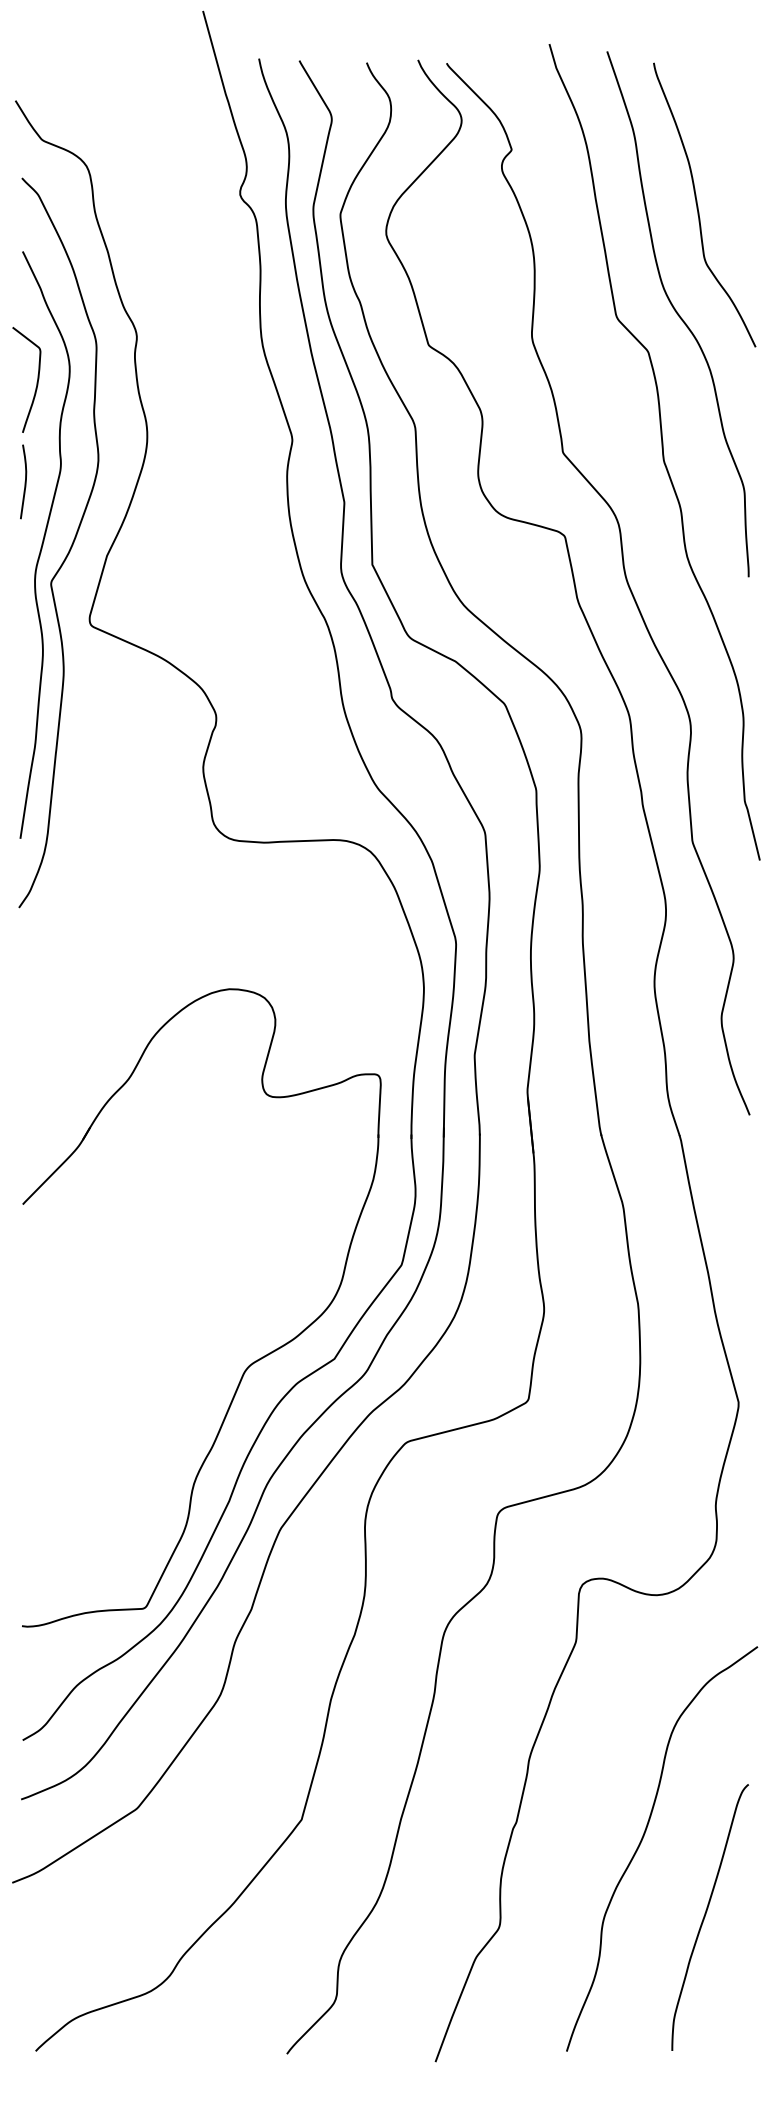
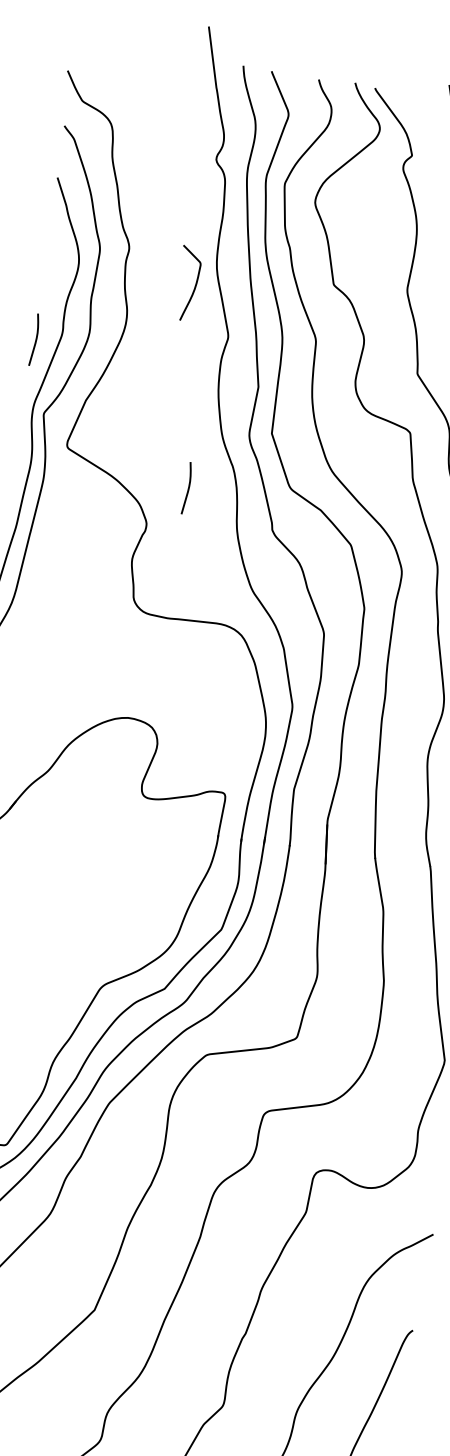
curve: (36, 382) -> (194, 286), moved
curve: (266, 657) -> (187, 488), added

